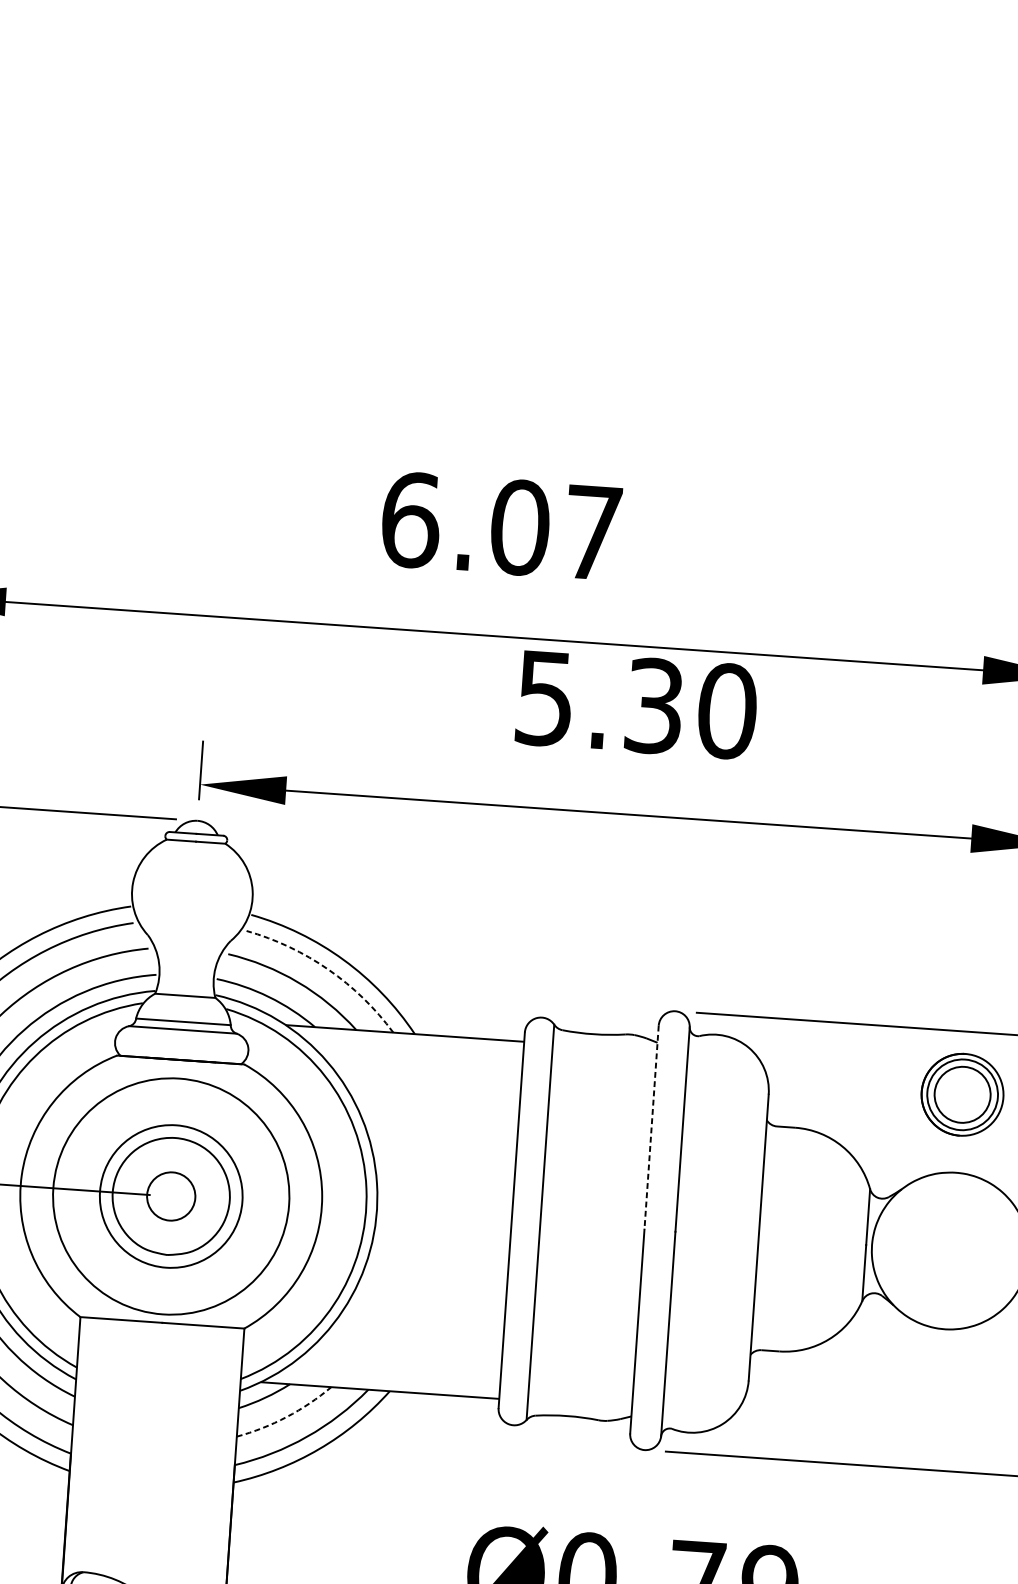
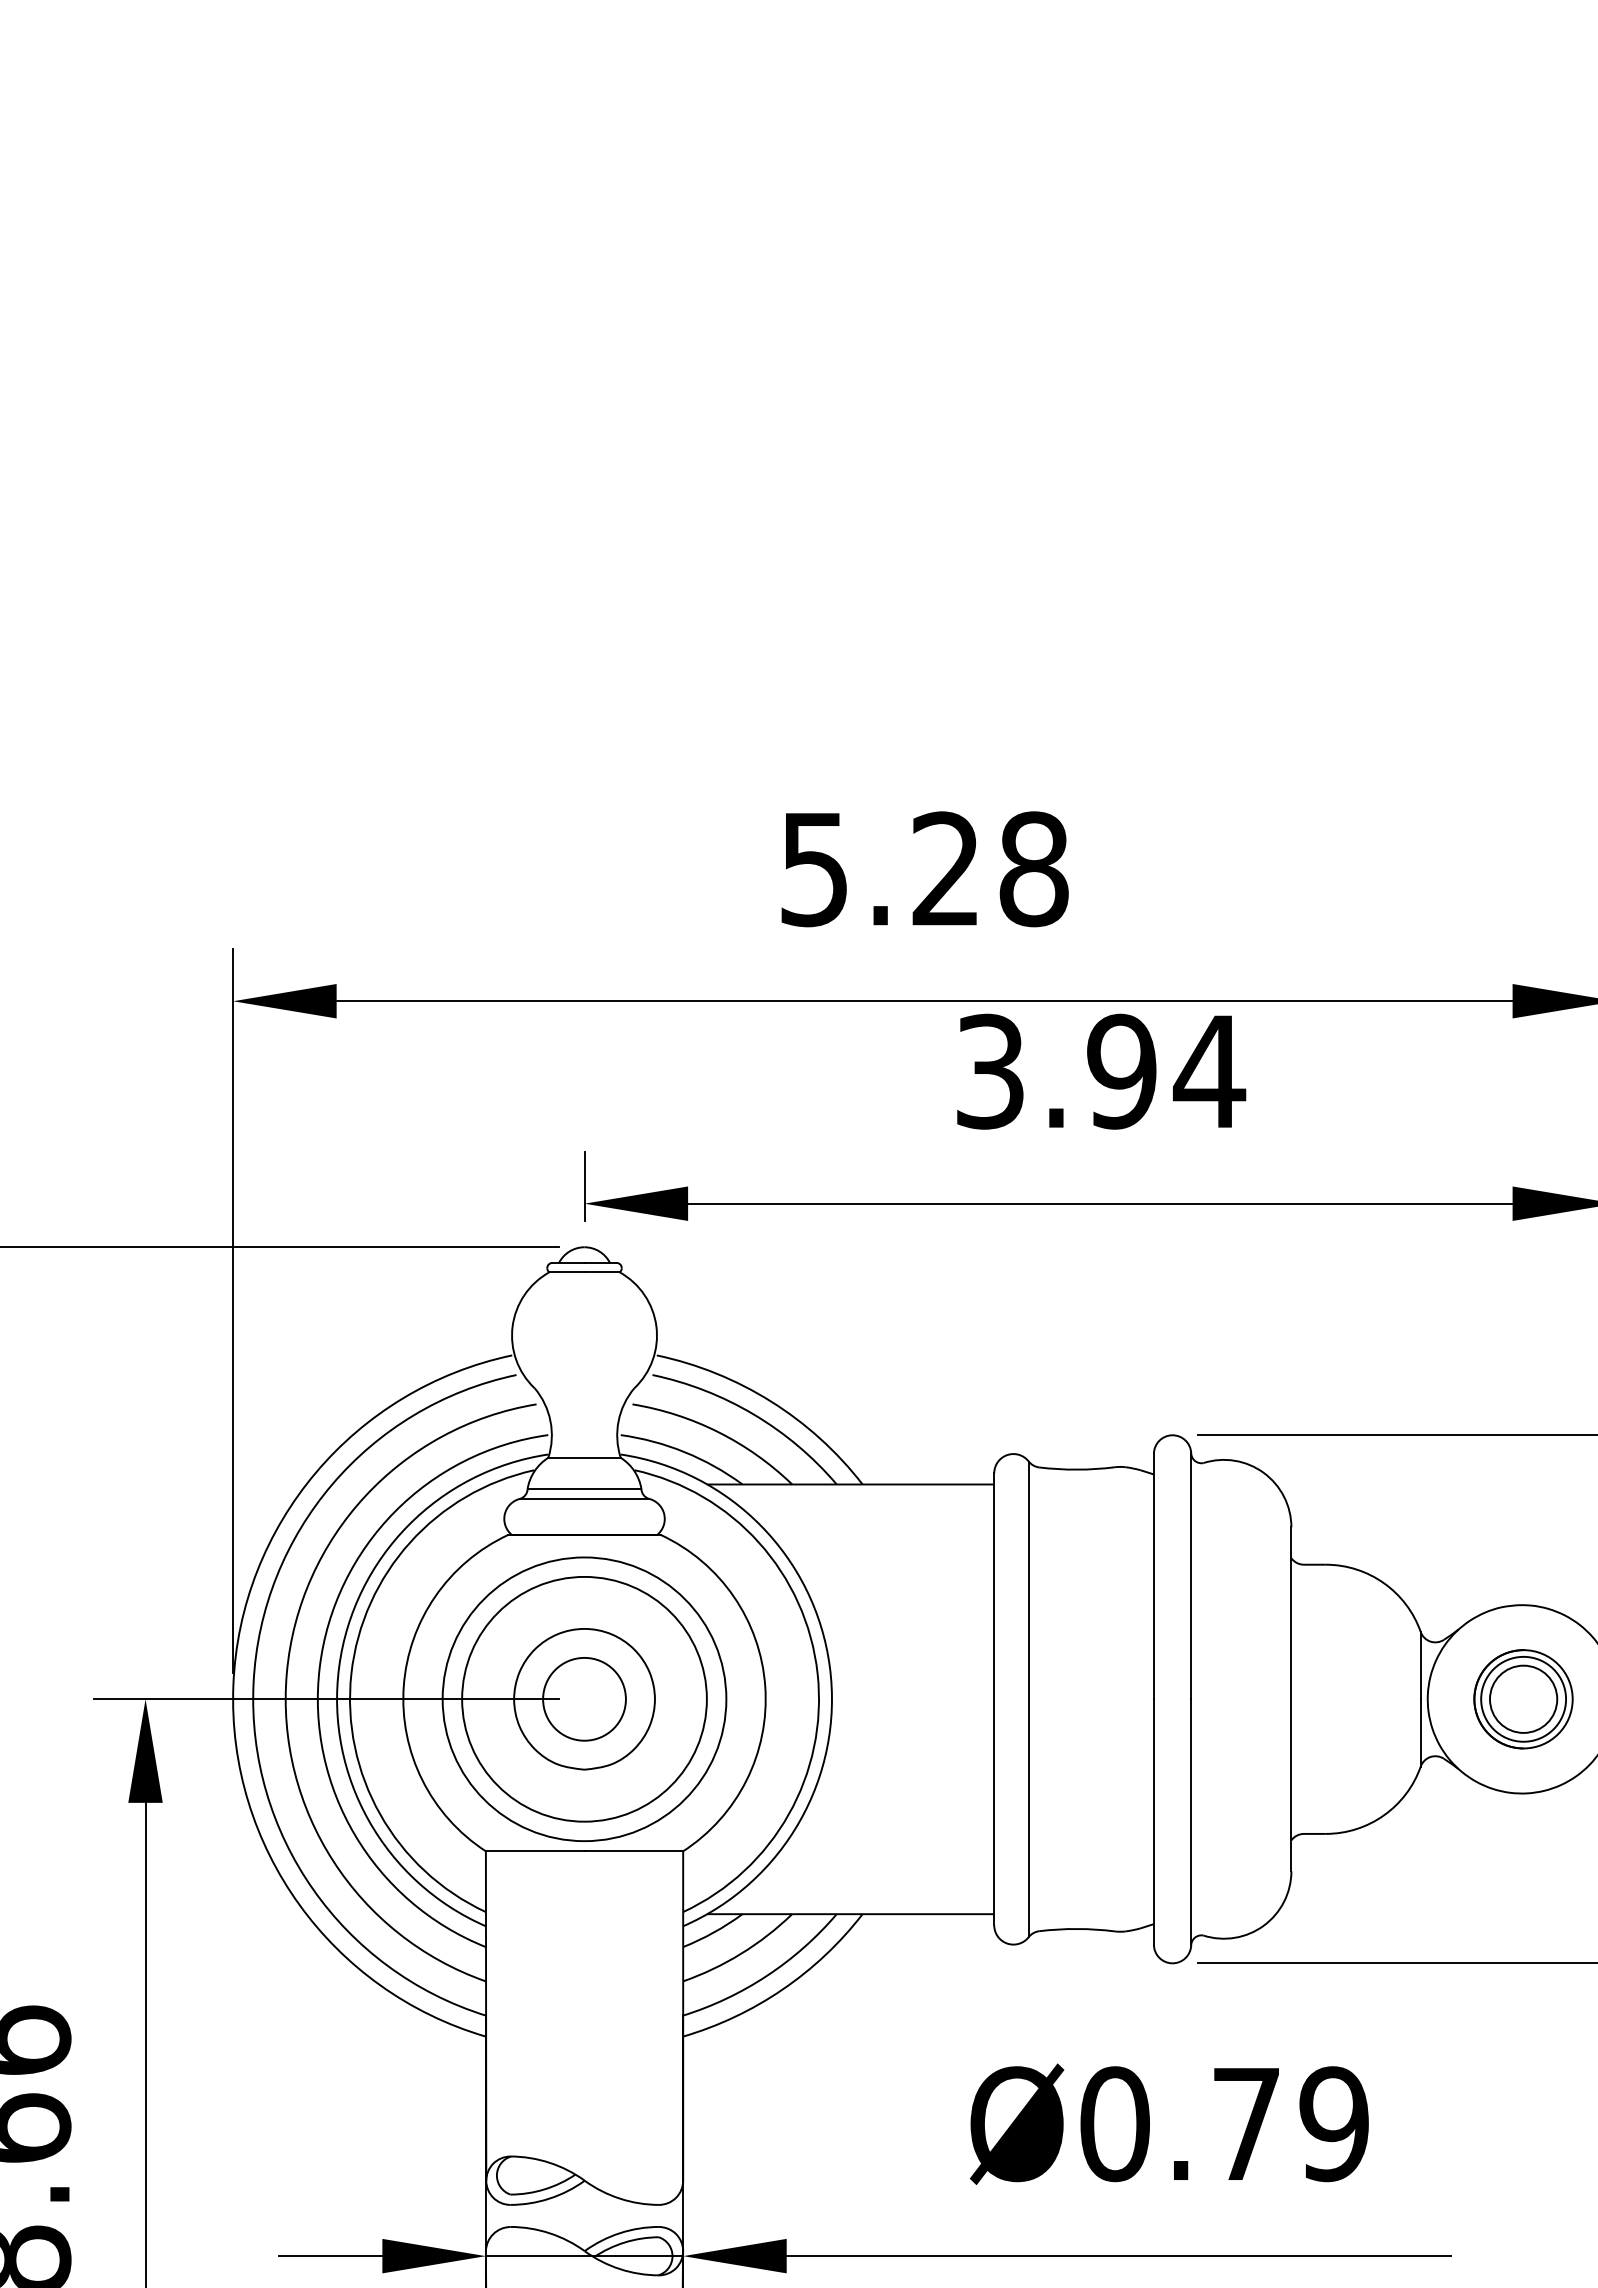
text: (502, 526) -> (924, 869), 6.07 -> 5.28
text: (637, 704) -> (1101, 1071), 5.30 -> 3.94
arc: (328, 969) -> (753, 1414), dashed -> solid
part: (962, 1094) -> (1523, 1699), moved
line: (651, 1127) -> (1153, 1576), dashed -> solid
circle: (171, 1195) -> (584, 1698), size x1.43
circle: (171, 1195) -> (584, 1698), size x1.43
arc: (286, 1416) -> (741, 1953), dashed -> solid

